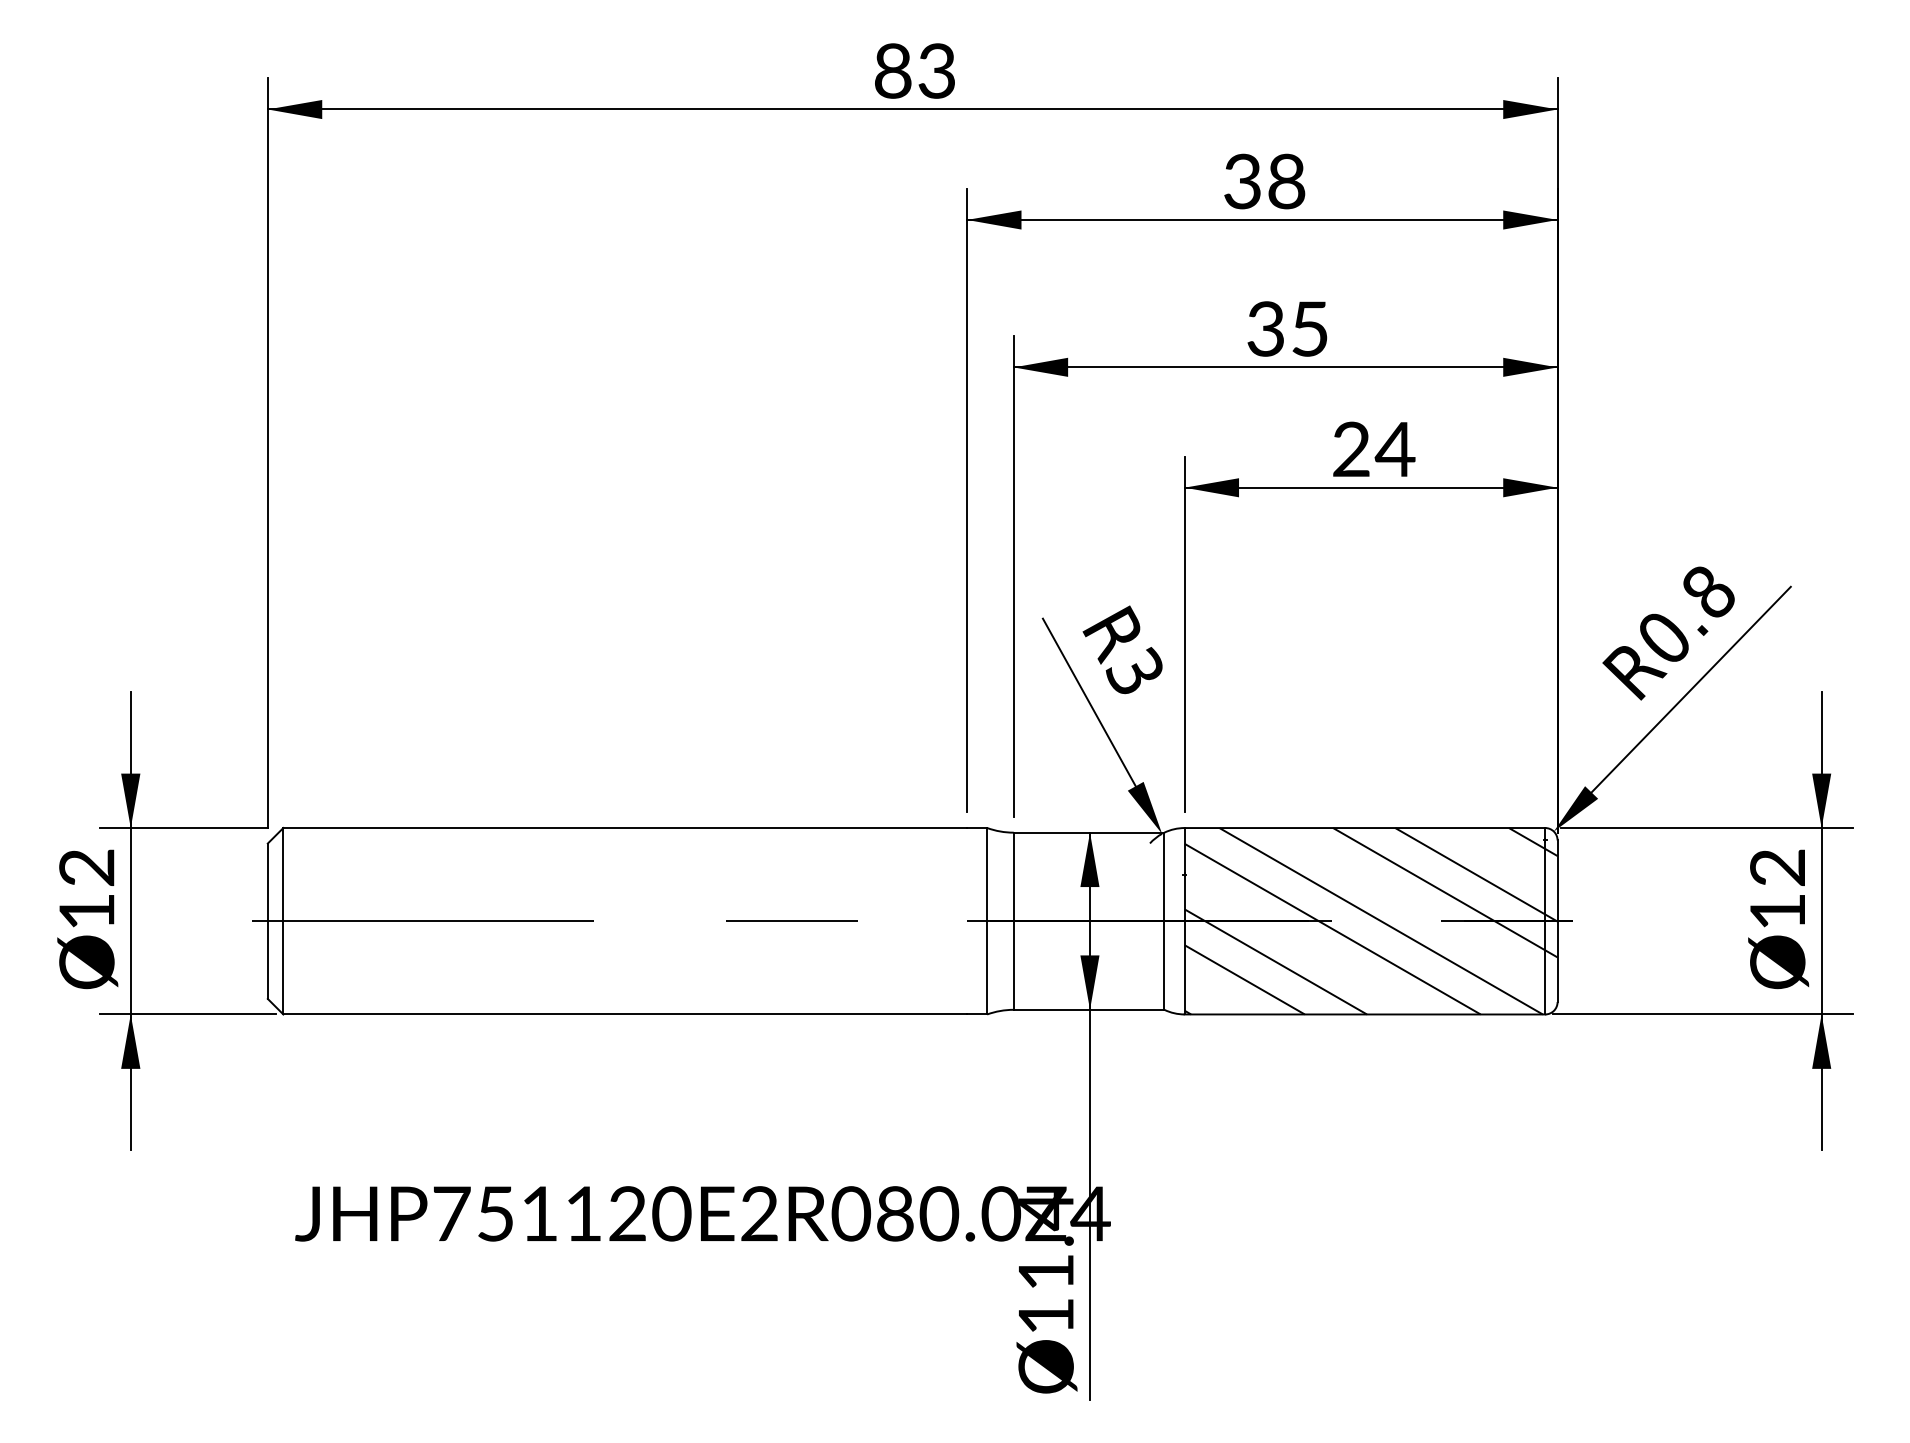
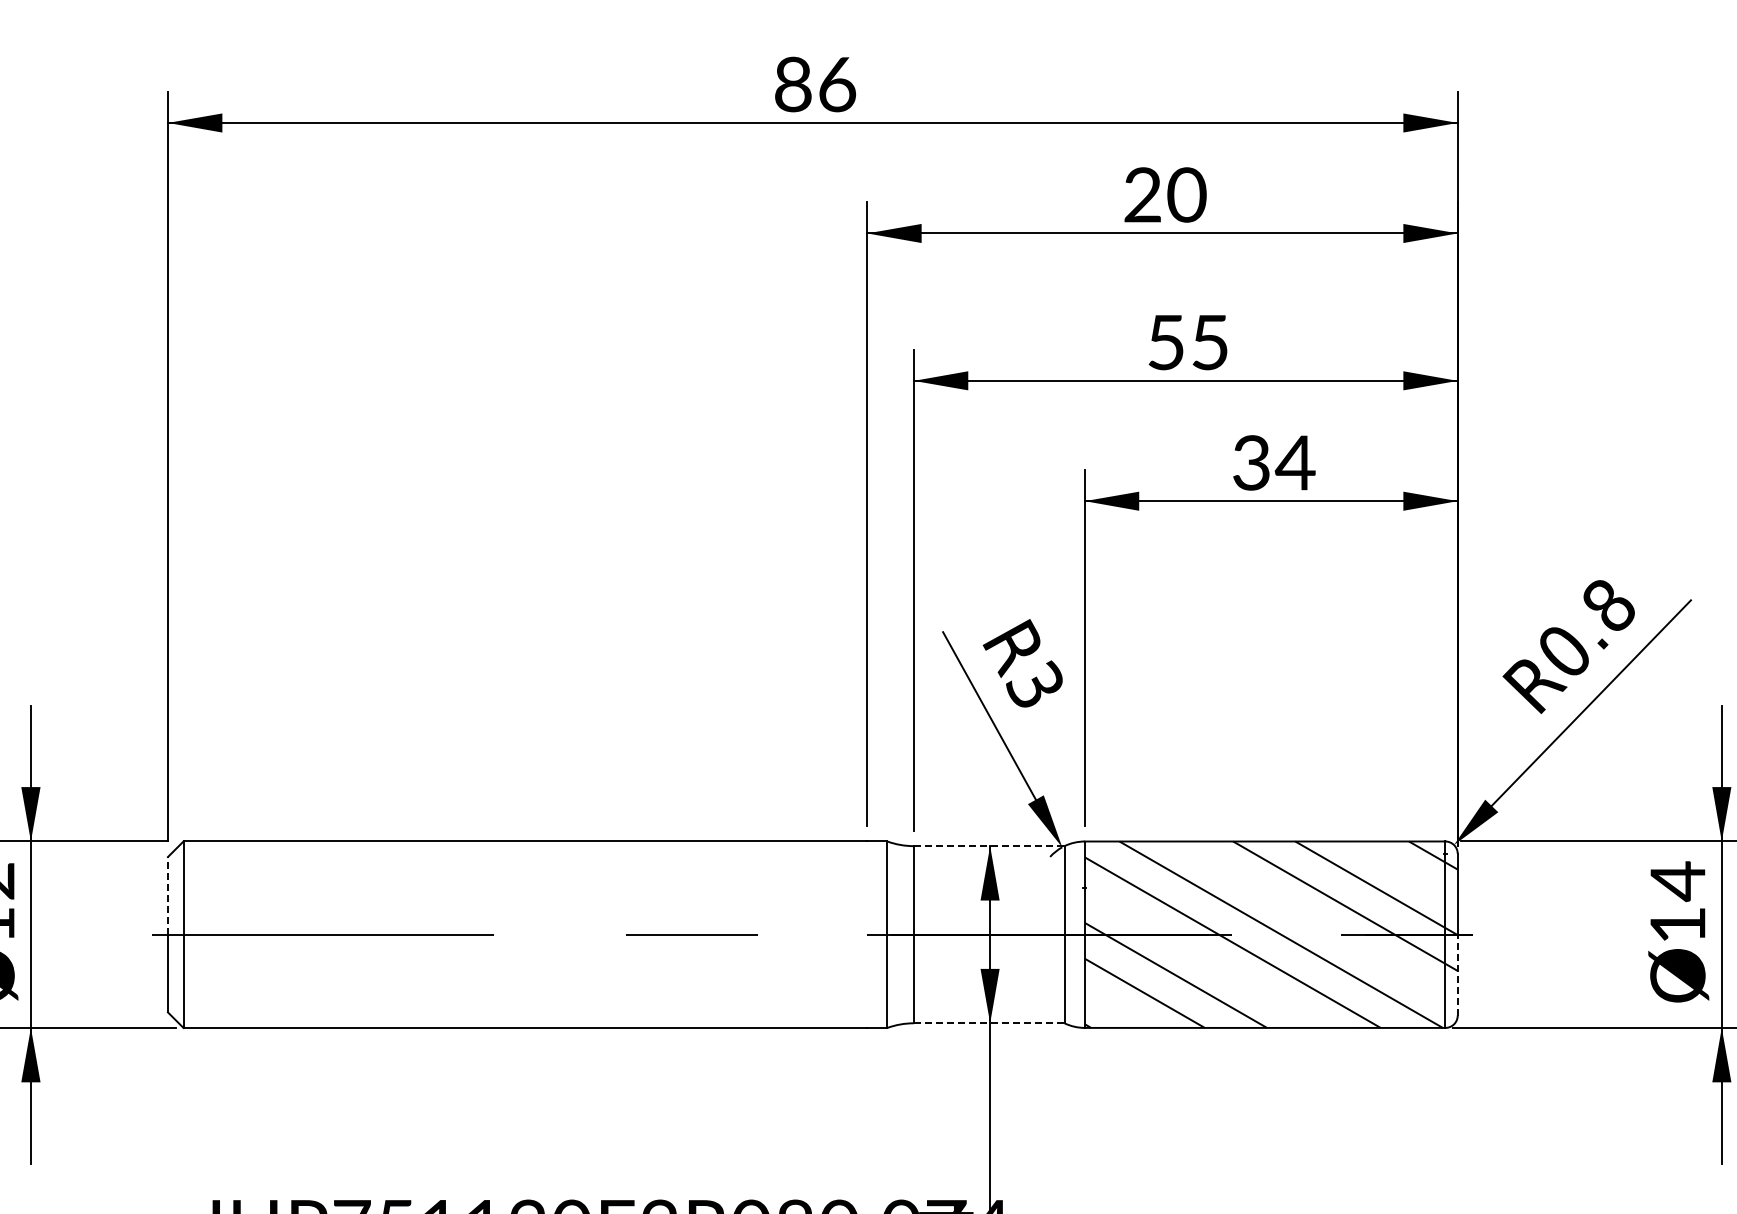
text: (936, 70) -> (836, 83), 83 -> 86
text: (1265, 181) -> (1165, 194), 38 -> 20
text: (1265, 328) -> (1165, 341), 35 -> 55
text: (1351, 449) -> (1251, 462), 24 -> 34
line: (1089, 832) -> (989, 845), solid -> dashed
text: (1777, 867) -> (1677, 880), 12 -> 14
line: (267, 882) -> (167, 895), solid -> dashed
line: (1557, 961) -> (1457, 974), solid -> dashed
line: (1089, 1009) -> (989, 1022), solid -> dashed

